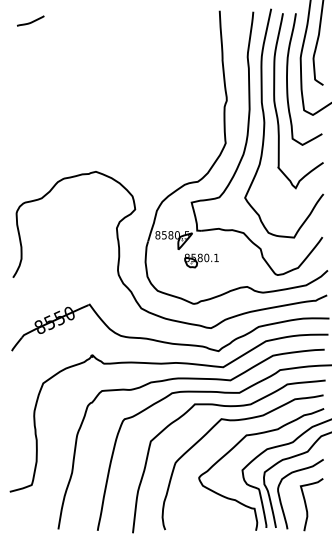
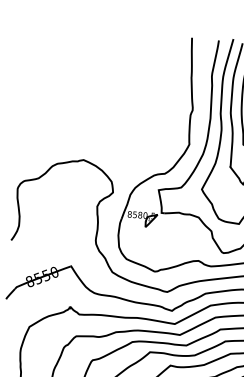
curve: (31, 21) -> (40, 35), removed
part: (201, 260) -> (163, 237), removed

